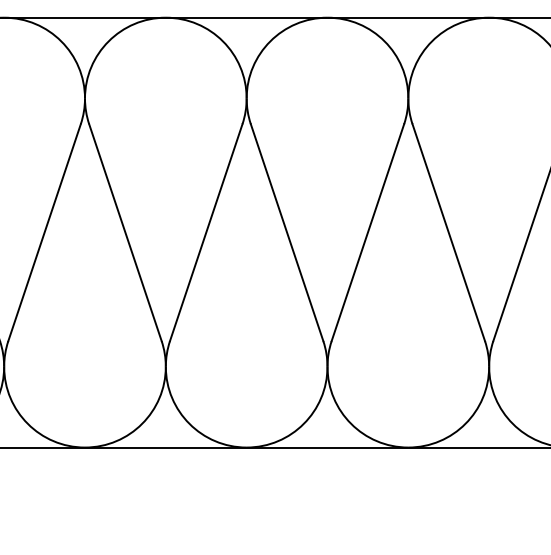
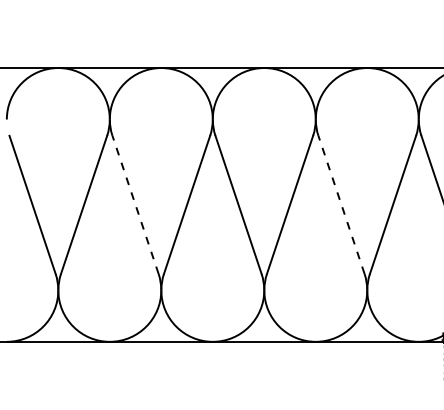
line: (125, 231) -> (135, 204), solid -> dashed
line: (448, 231) -> (341, 204), solid -> dashed

